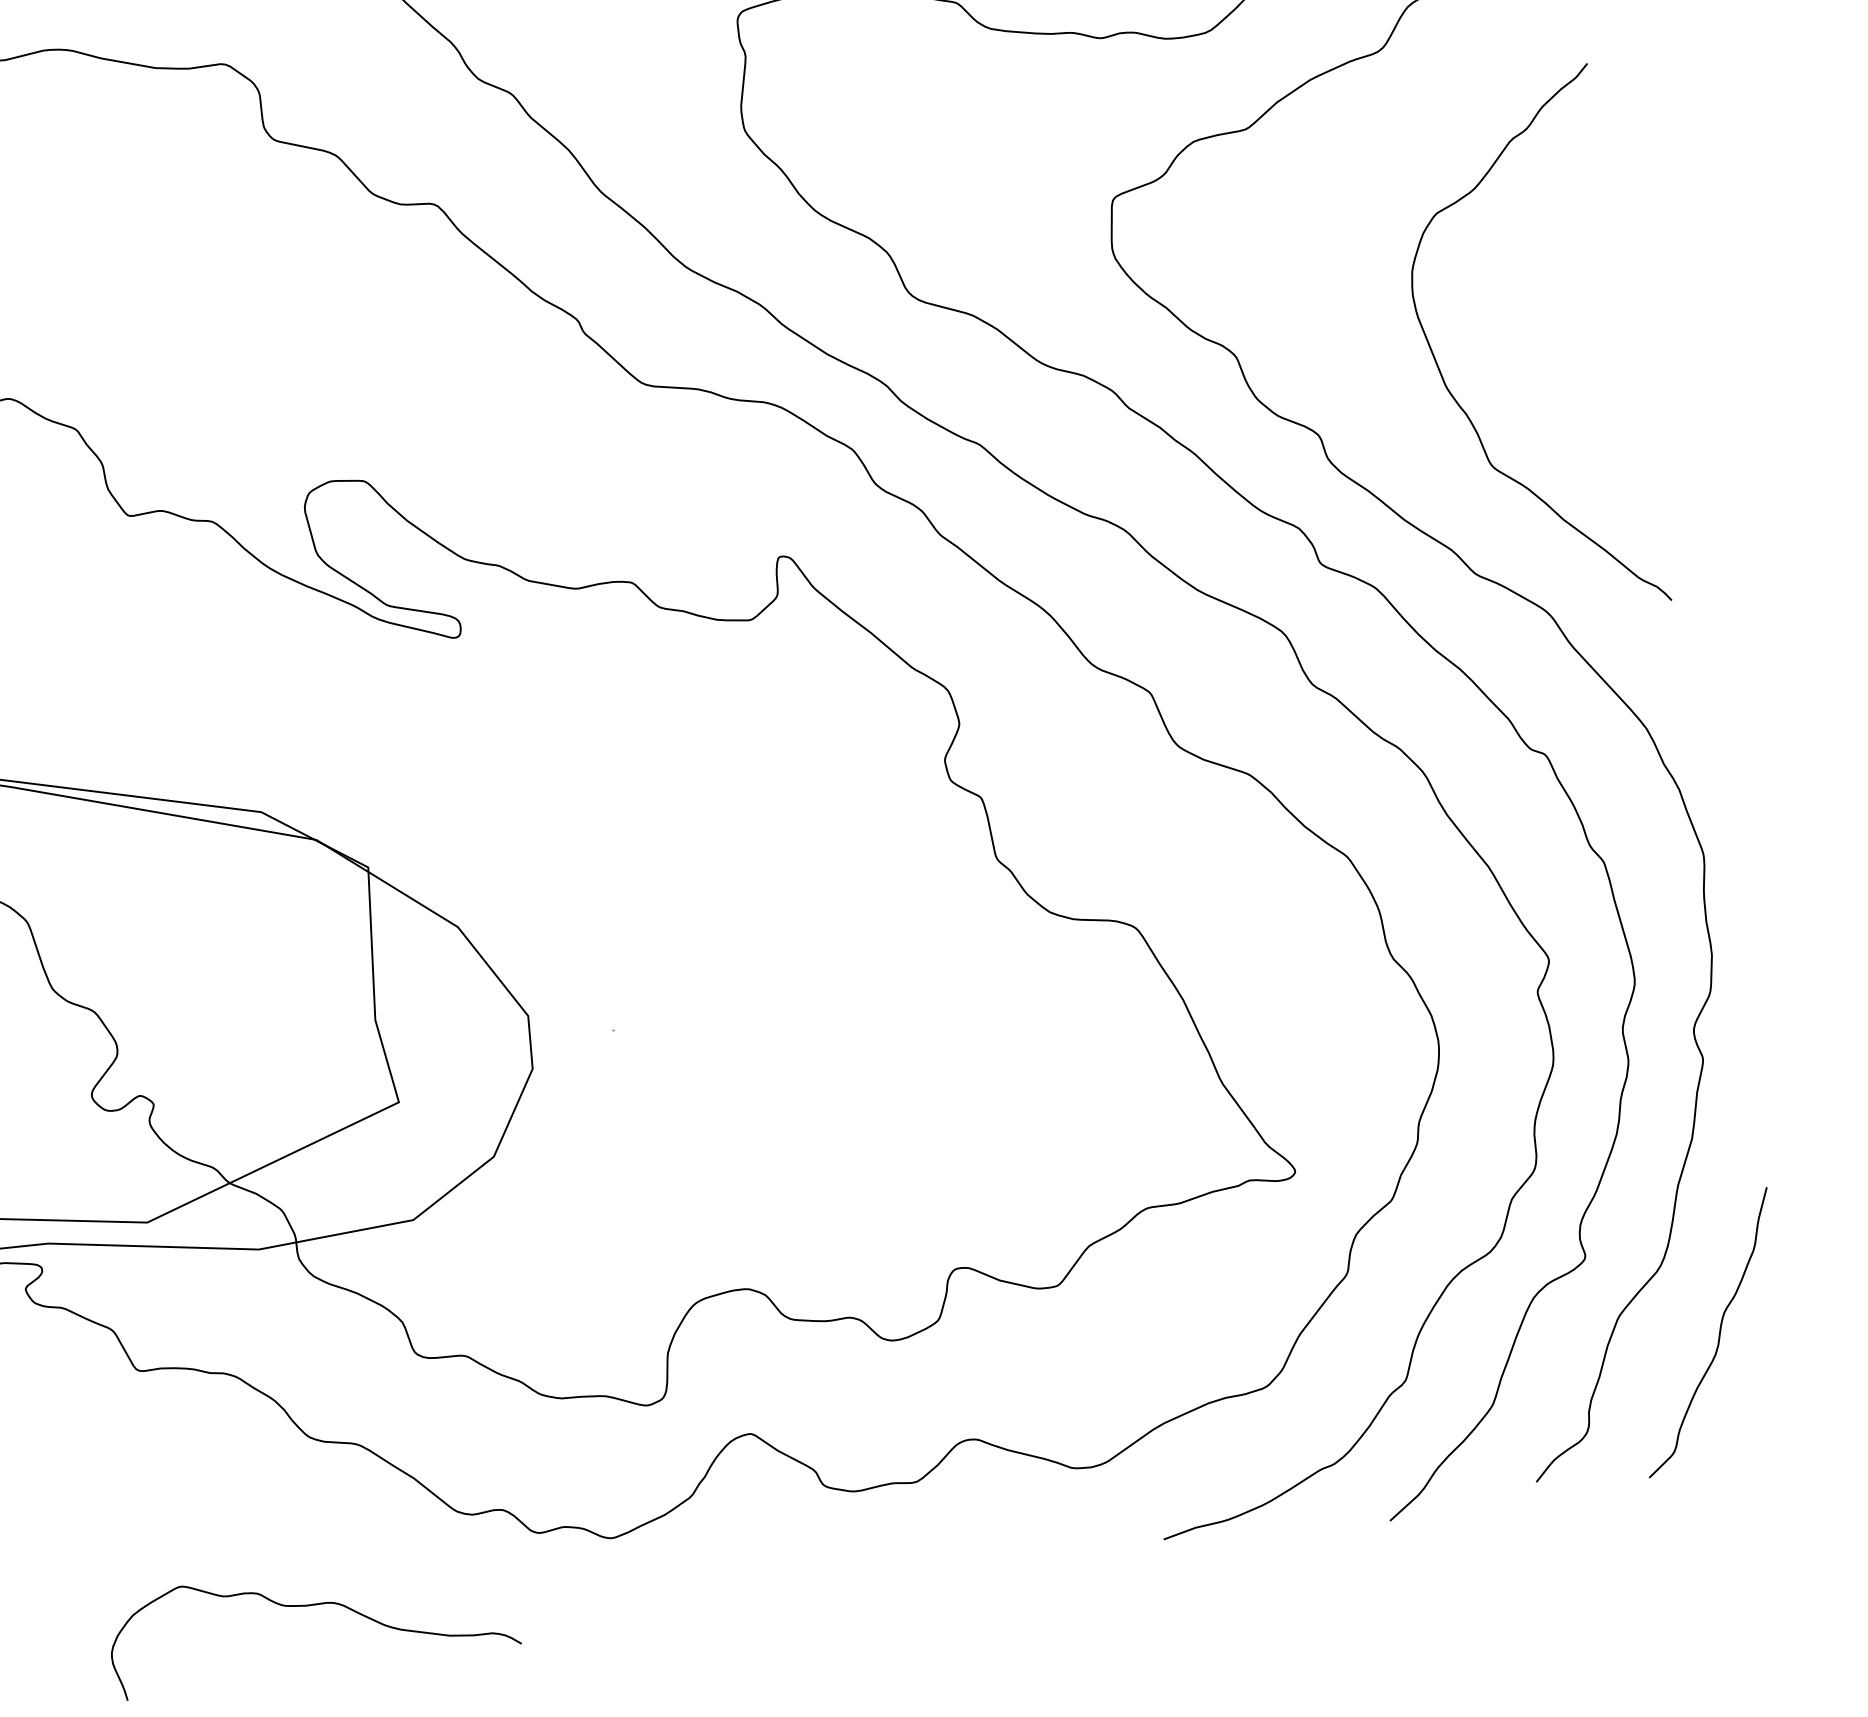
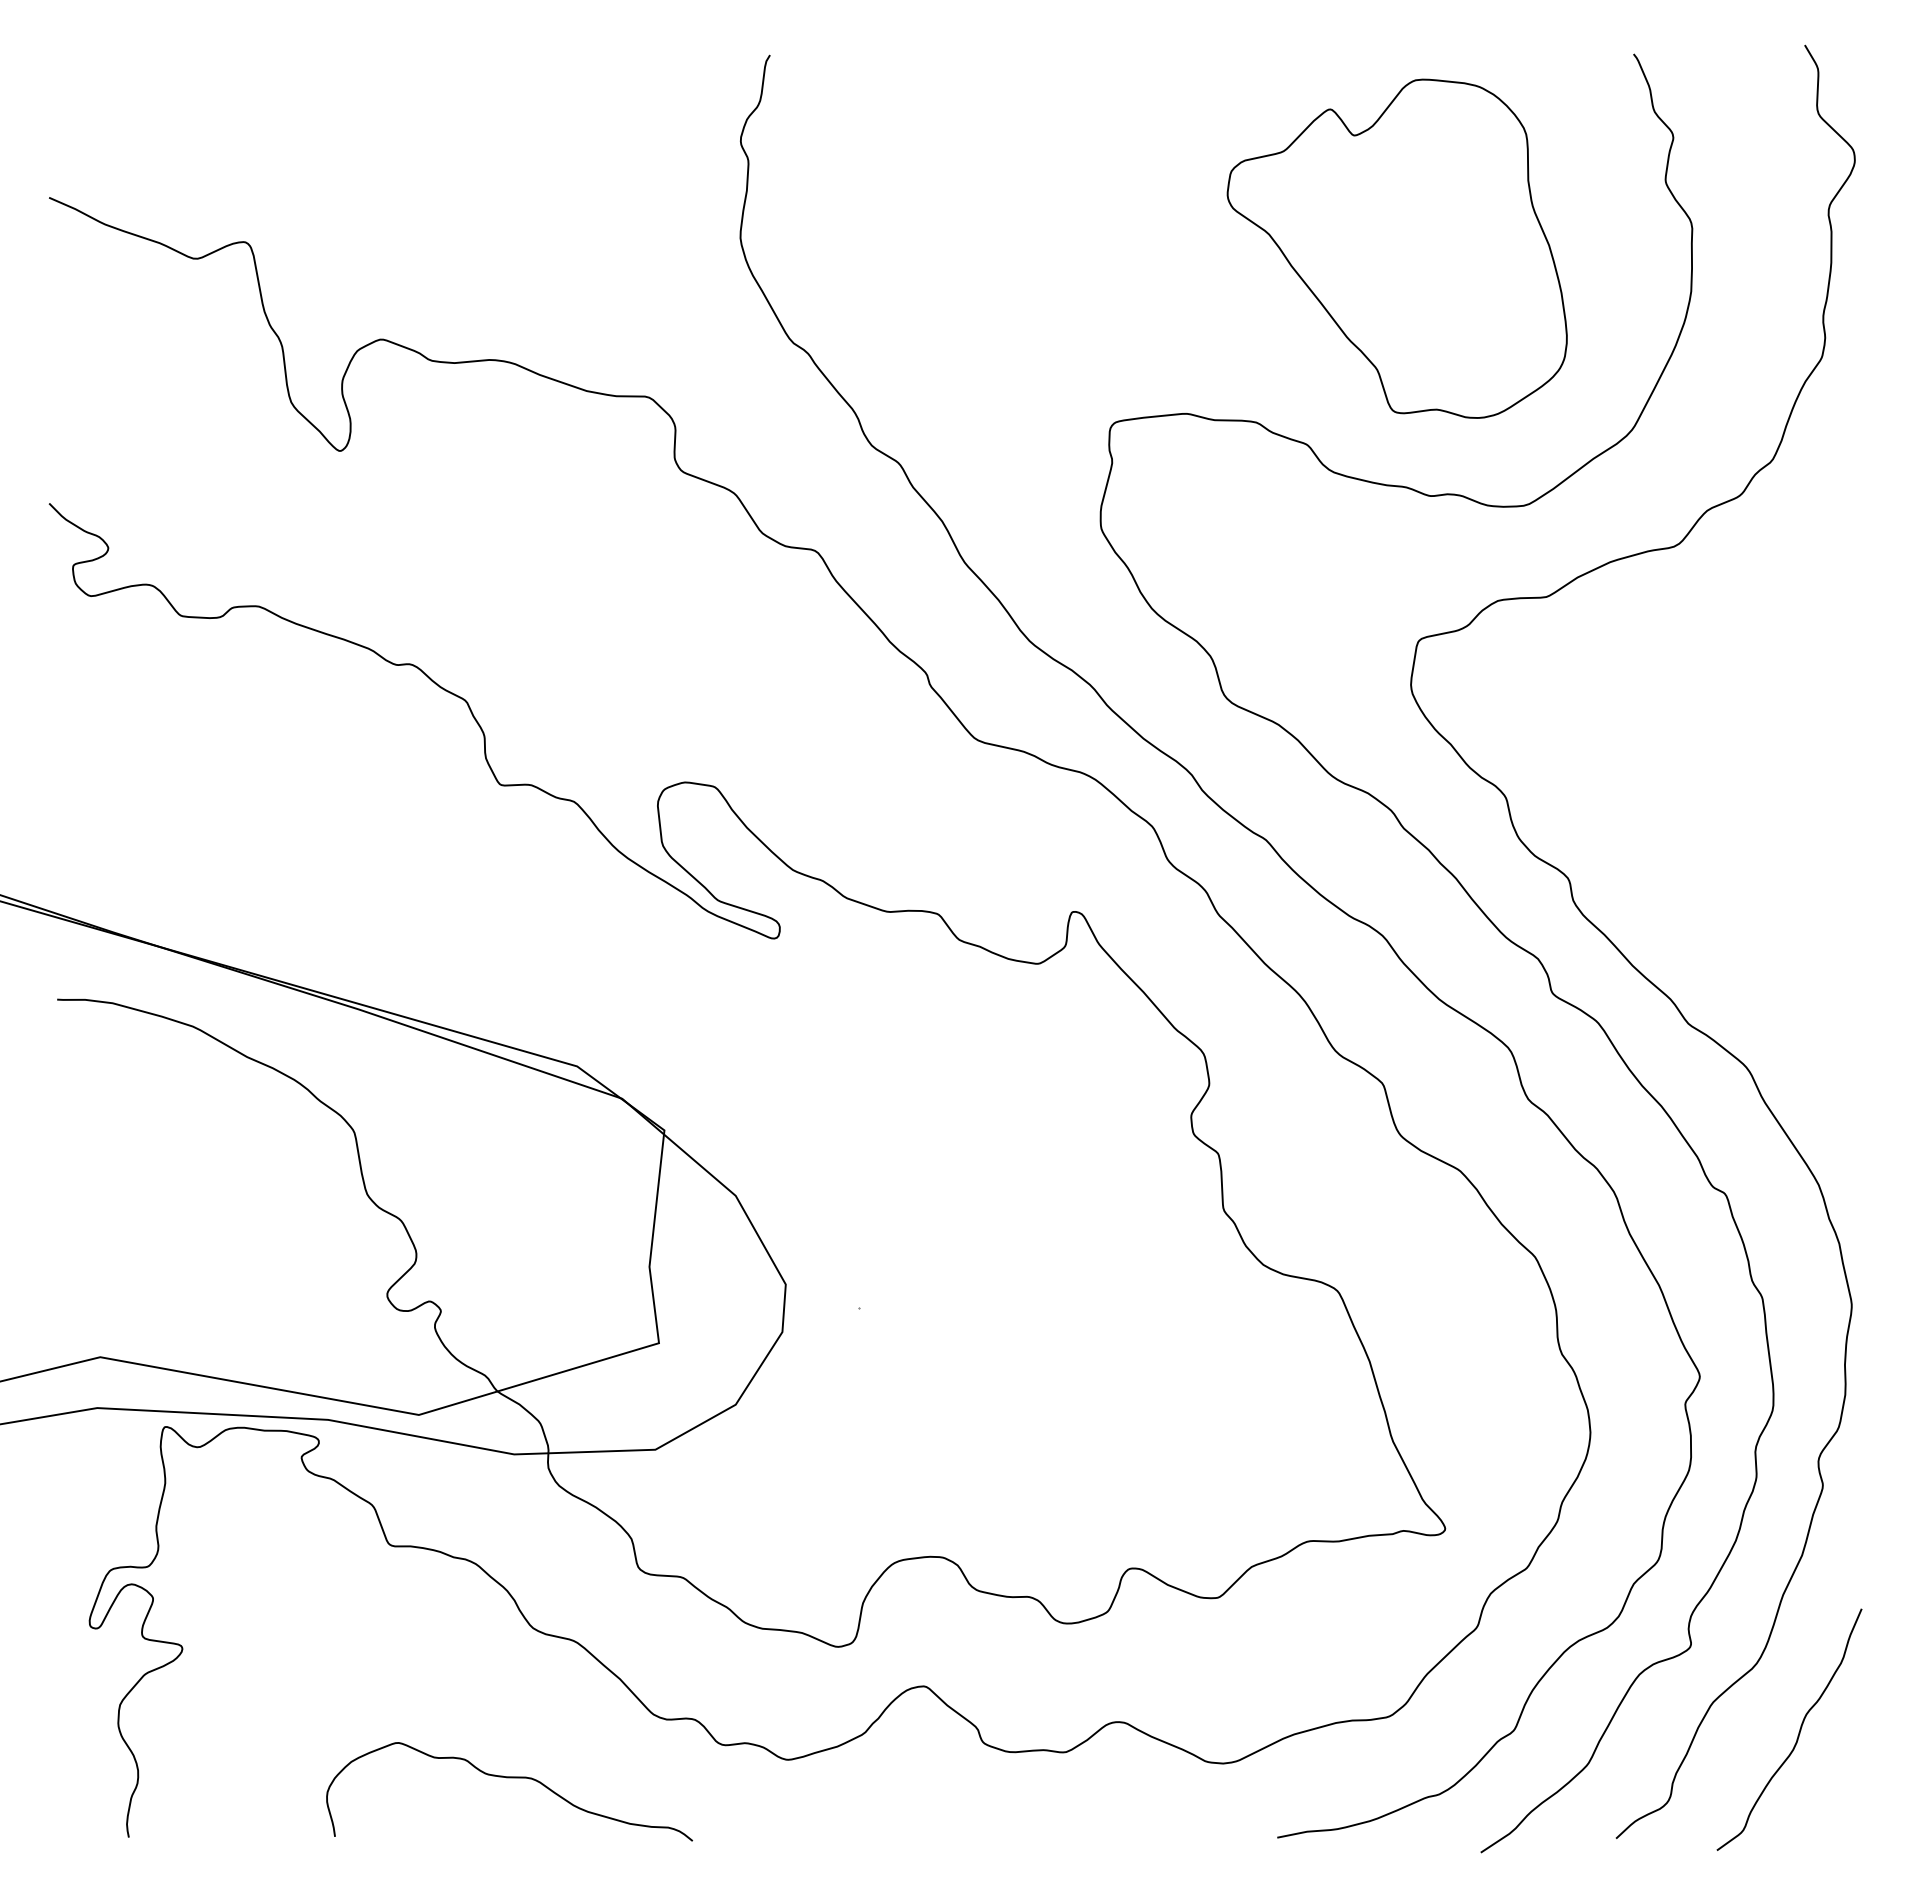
curve: (1450, 390) -> (1691, 857), removed

